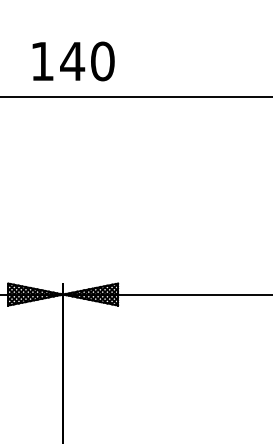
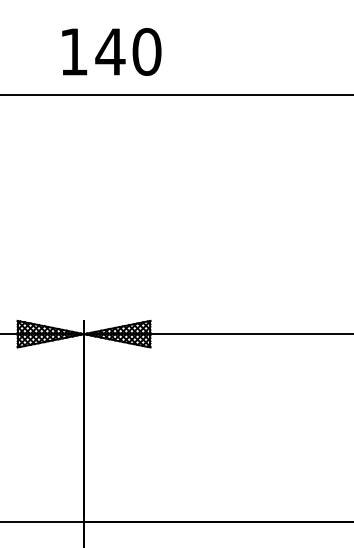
text: (73, 61) -> (111, 51), moved

